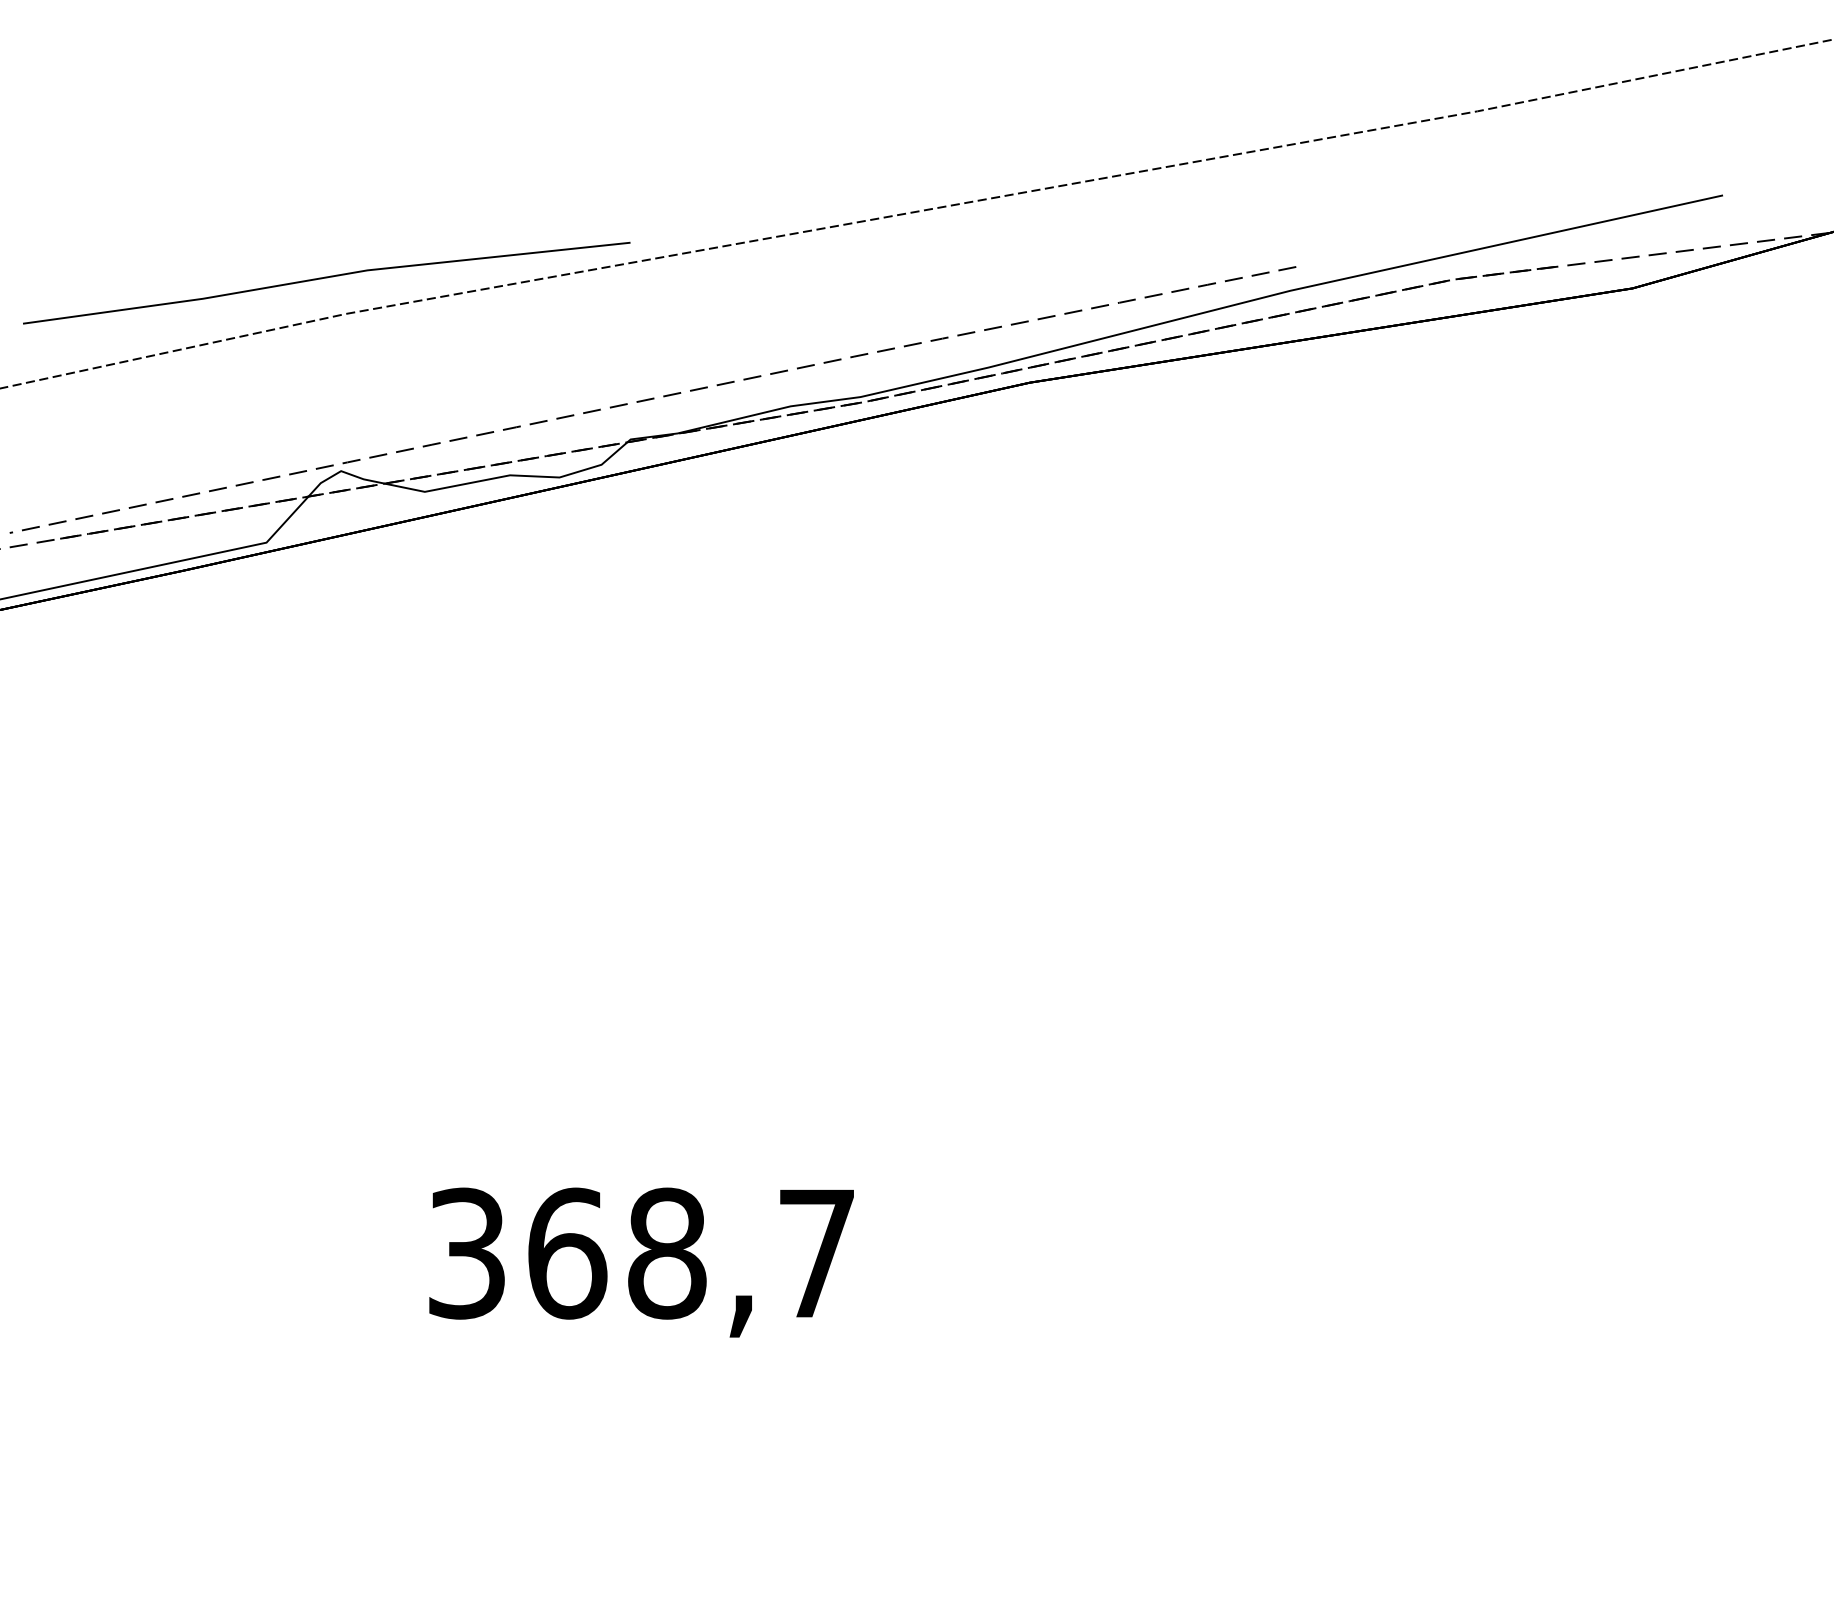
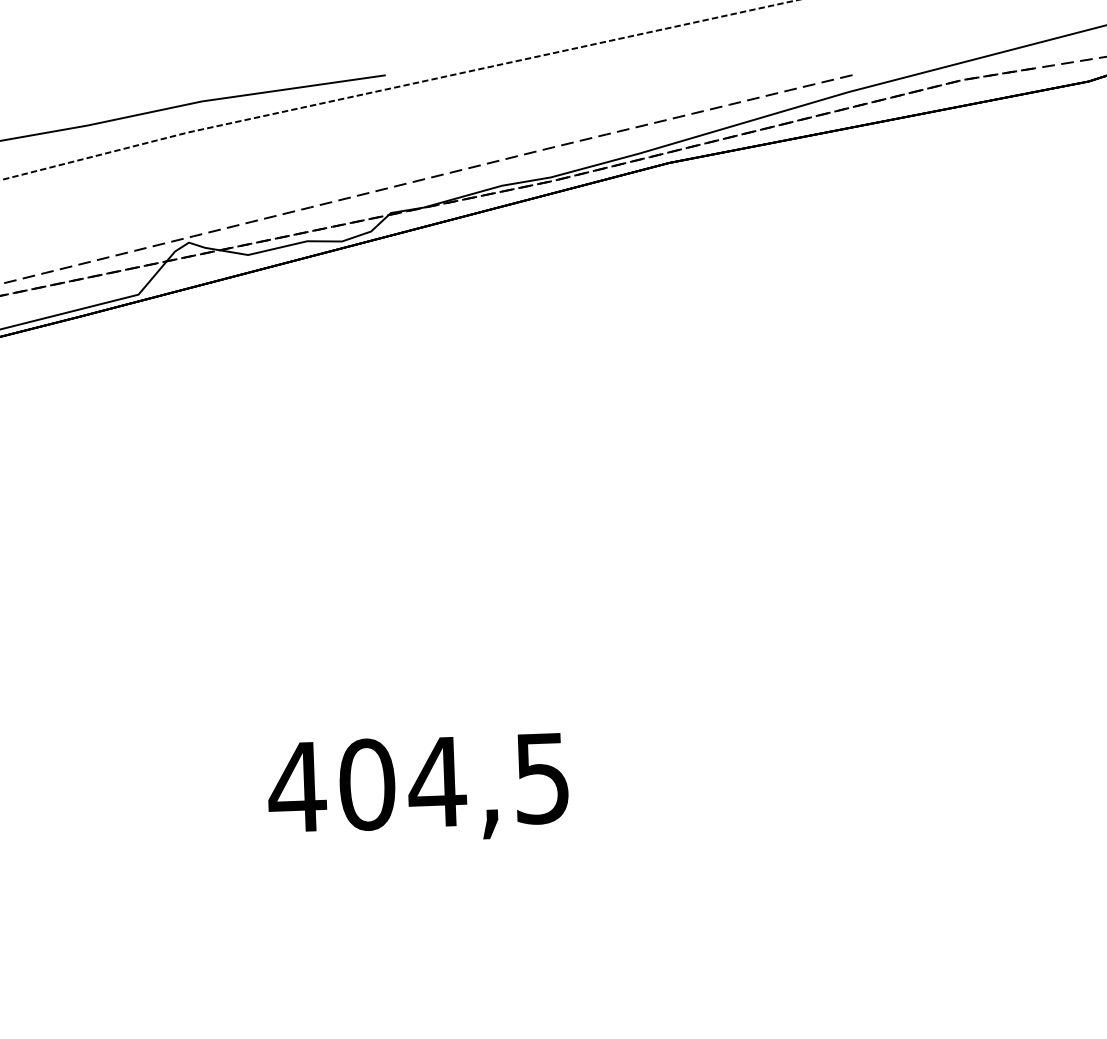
text: (639, 1253) -> (417, 782), 368,7 -> 404,5

